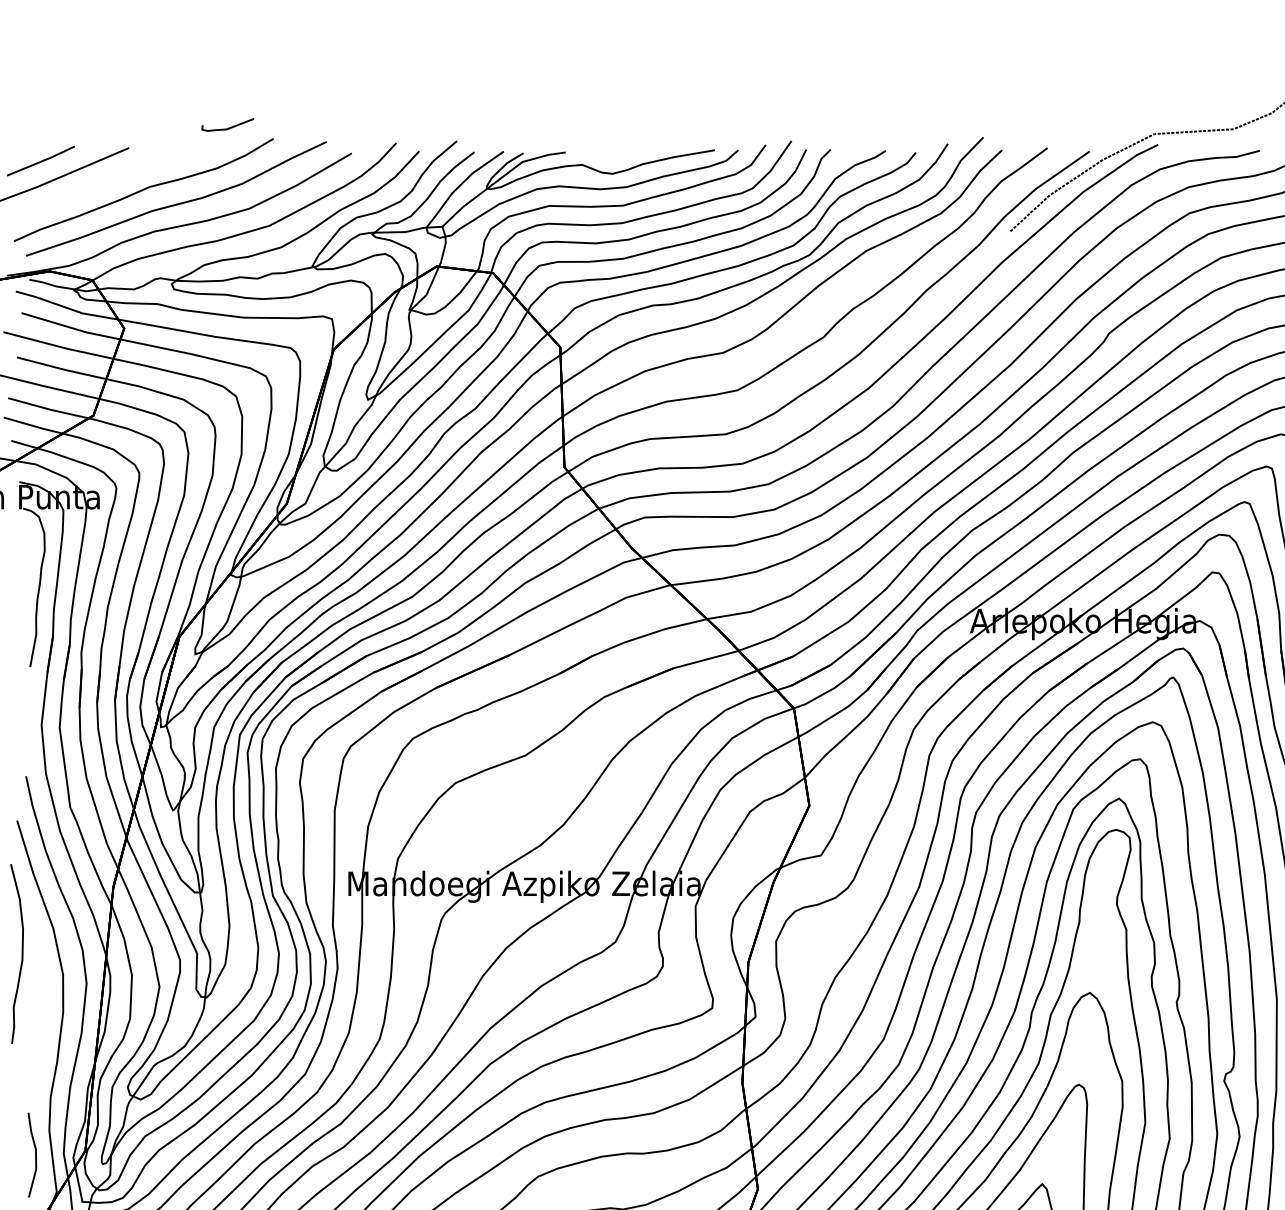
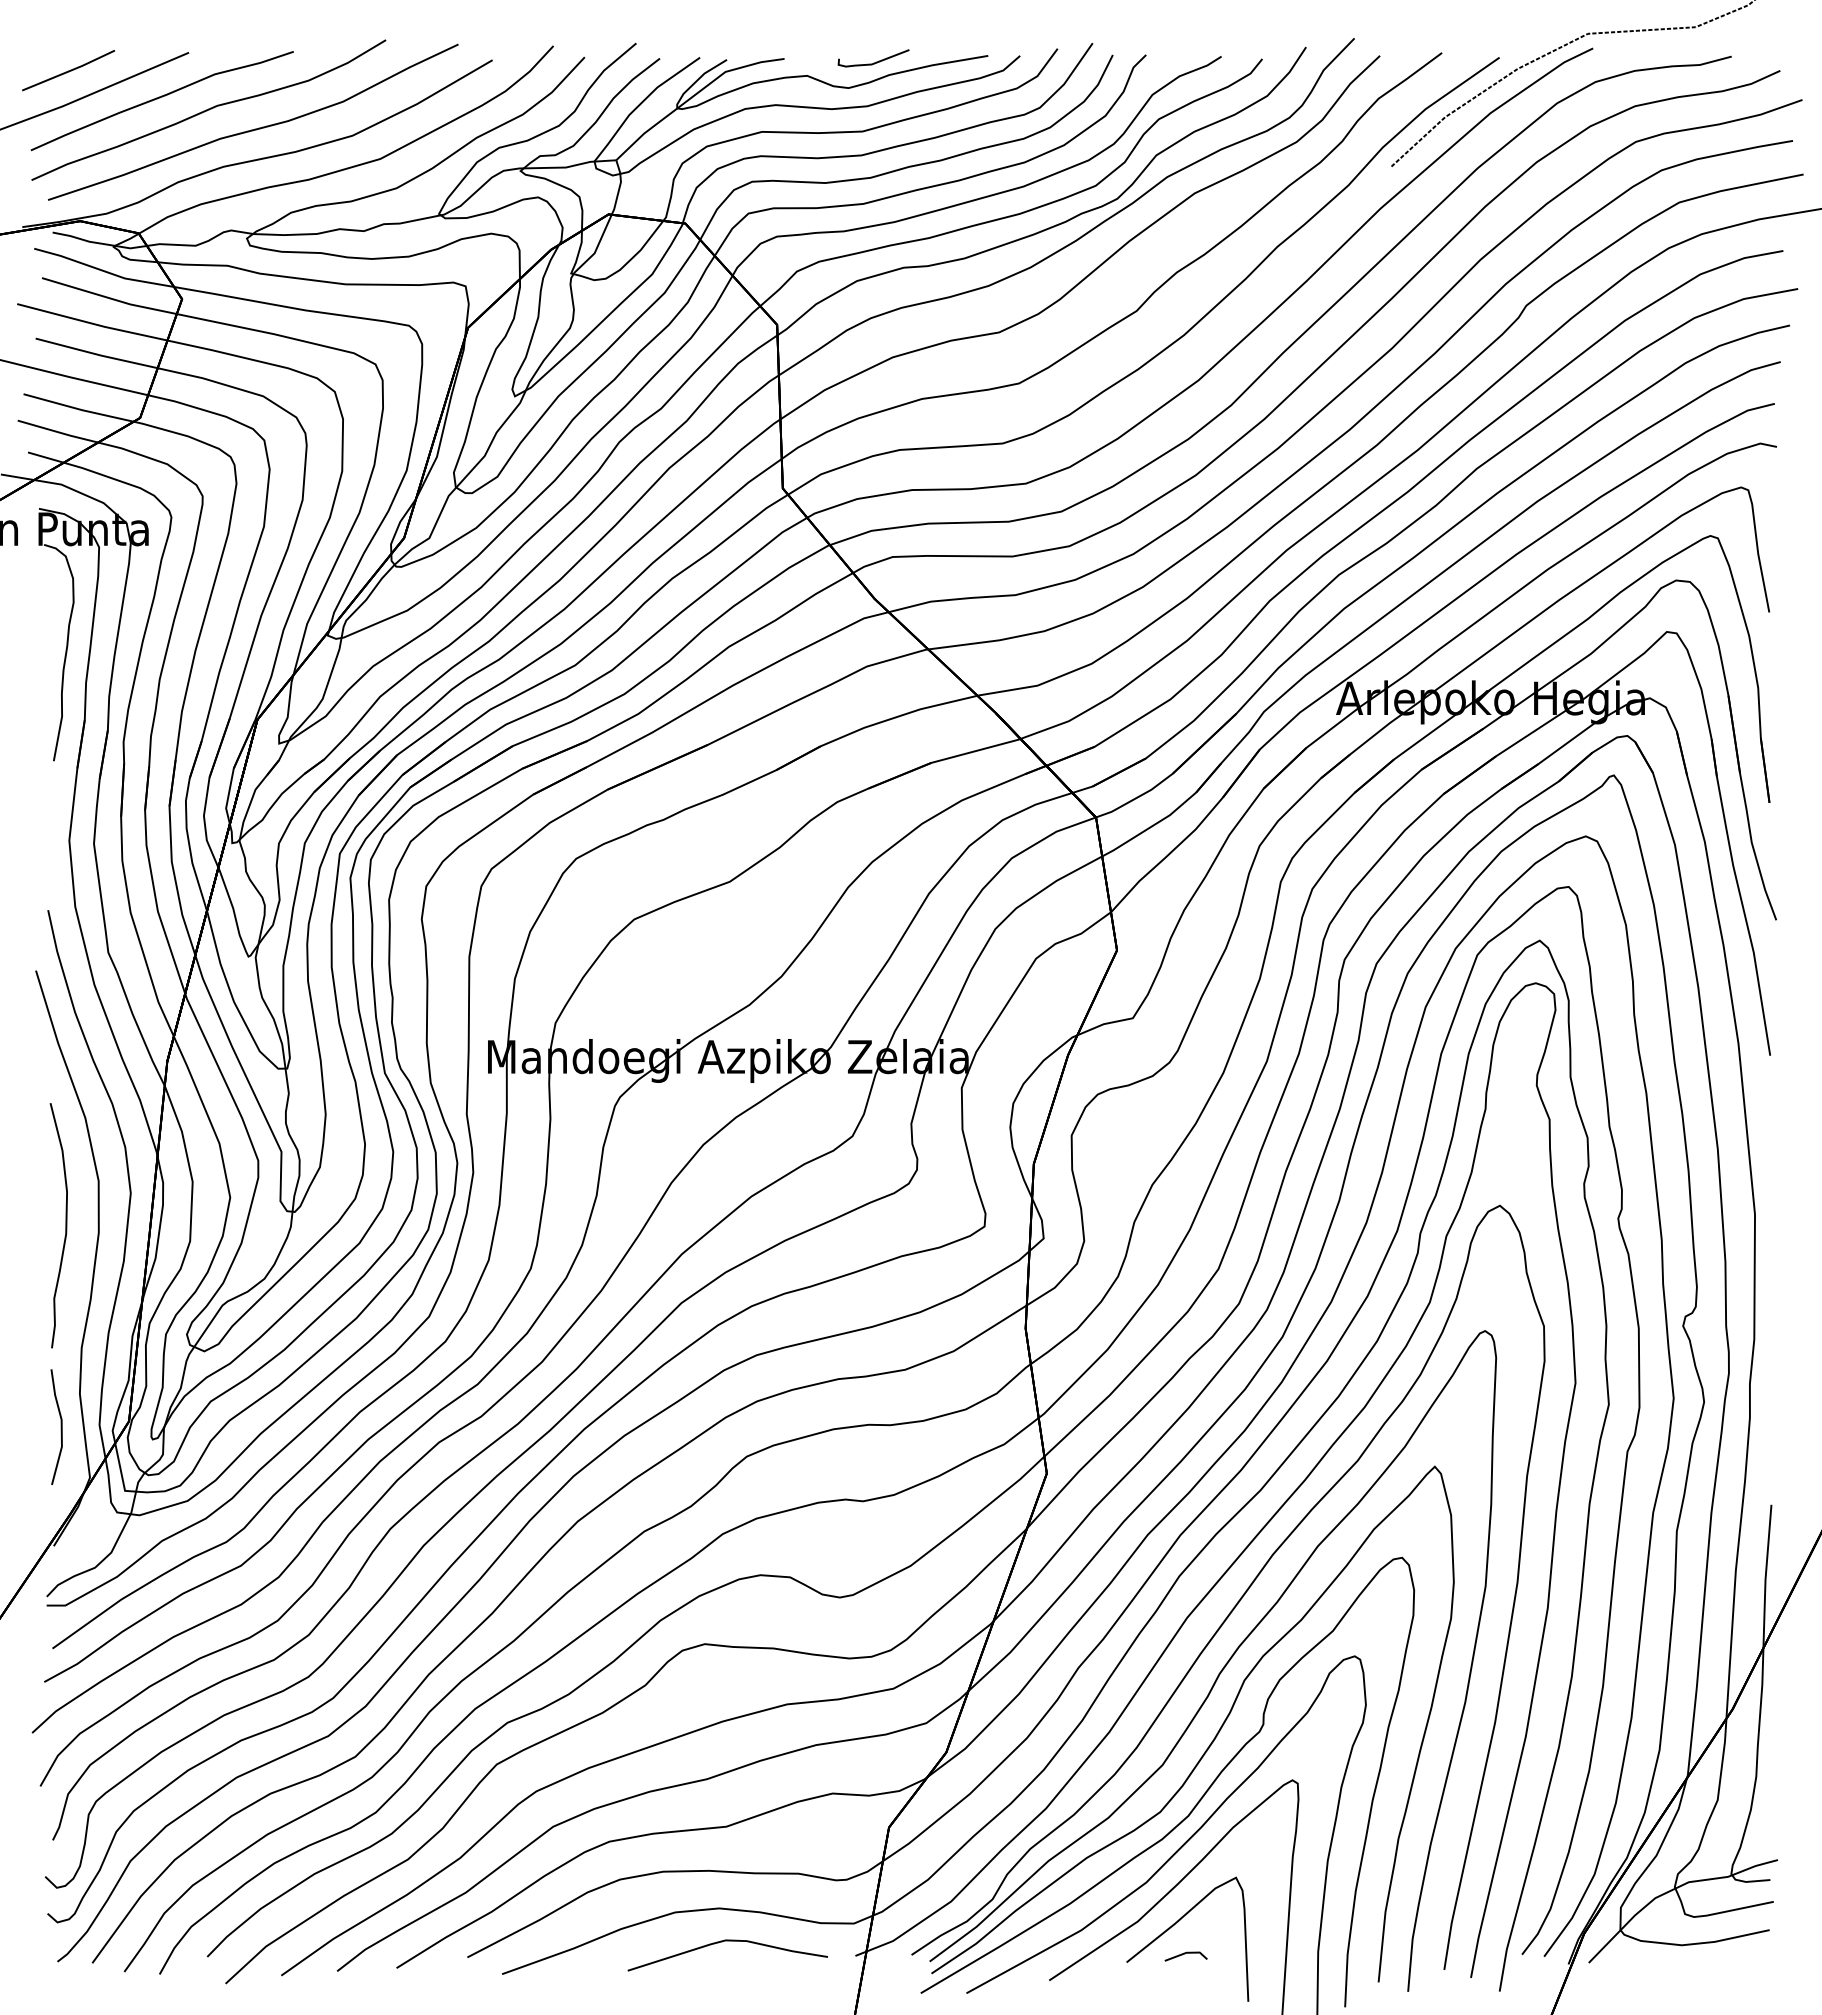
curve: (227, 127) -> (873, 62), moved
curve: (108, 181) -> (160, 98), added
curve: (21, 953) -> (65, 1225), moved

